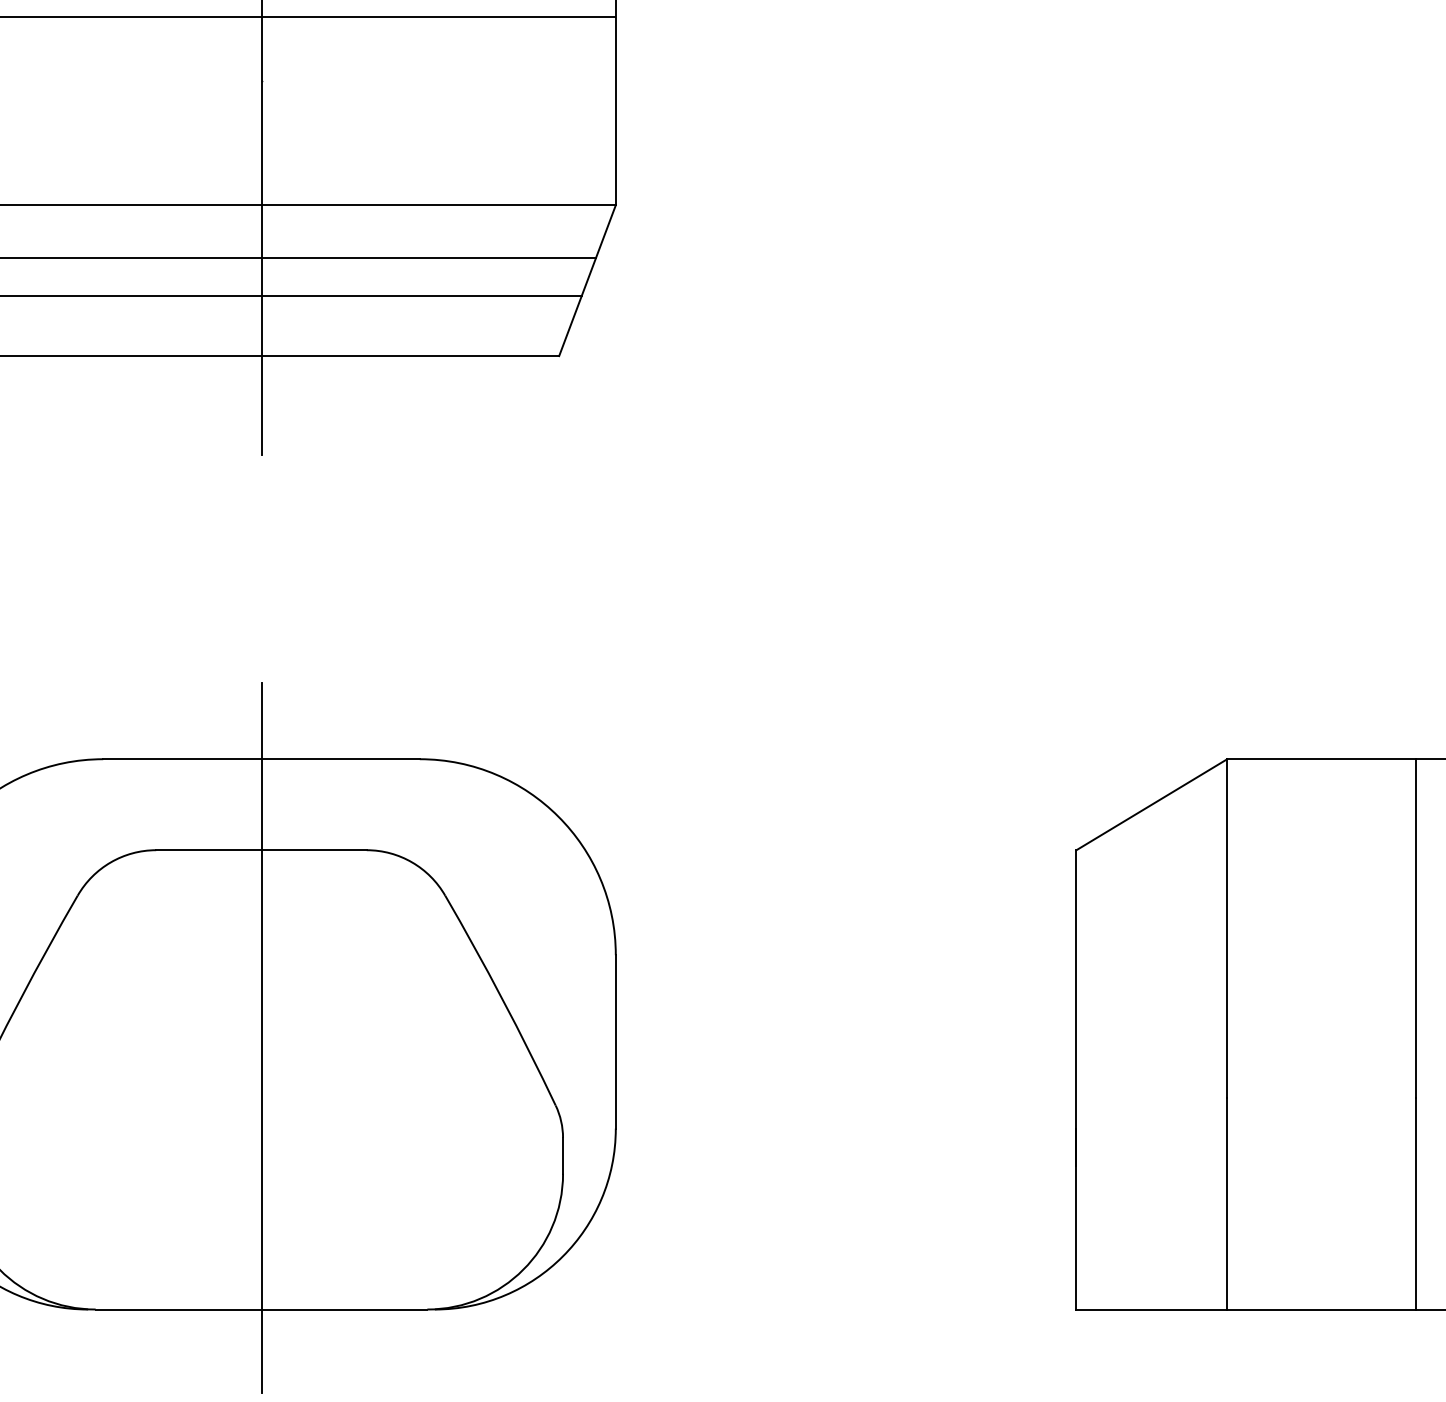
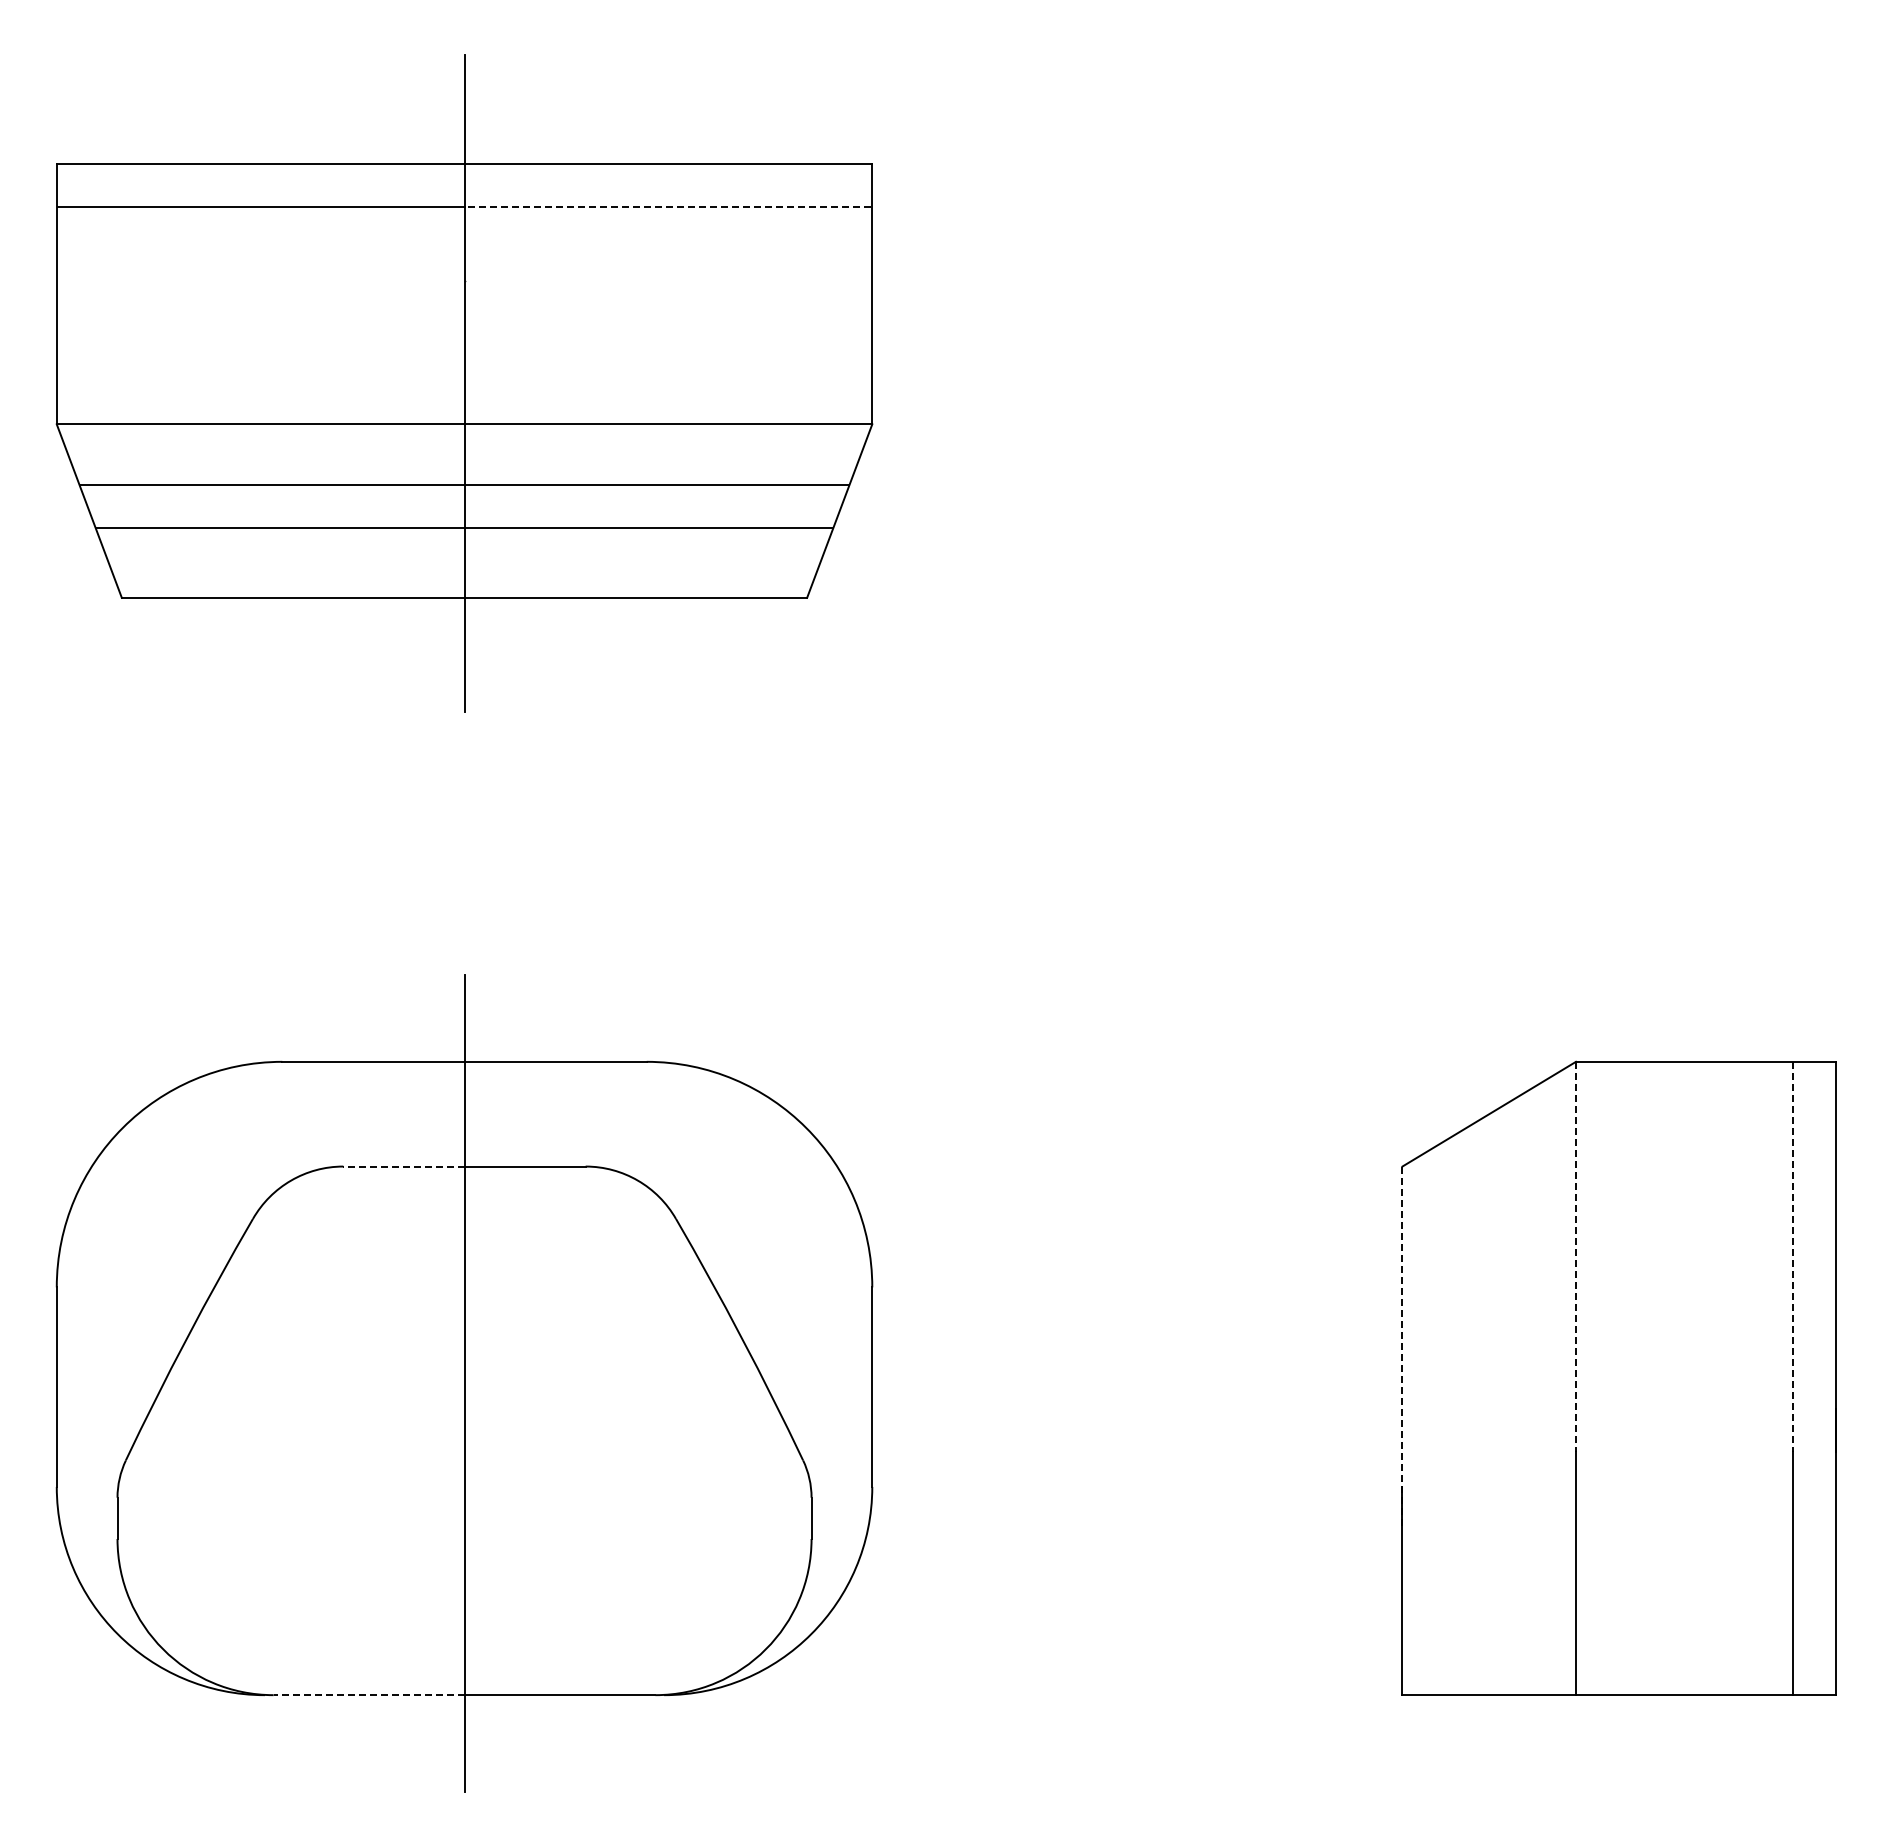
line: (437, 16) -> (667, 207), solid -> dashed
line: (208, 850) -> (403, 1166), solid -> dashed
line: (1226, 929) -> (1575, 1257), solid -> dashed
line: (1415, 929) -> (1792, 1257), solid -> dashed
line: (1076, 1008) -> (1402, 1348), solid -> dashed
line: (178, 1309) -> (368, 1695), solid -> dashed

